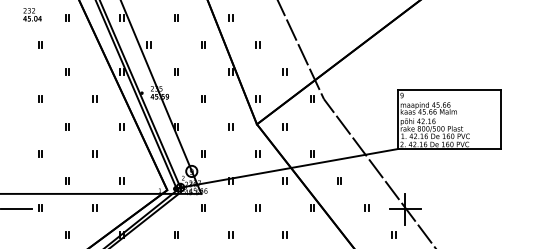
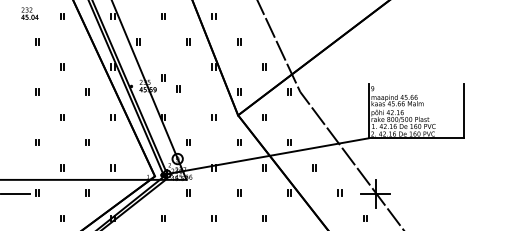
part: (176, 71) -> (163, 77), moved
line: (449, 90) -> (416, 83), removed
part: (203, 98) -> (178, 88), moved

